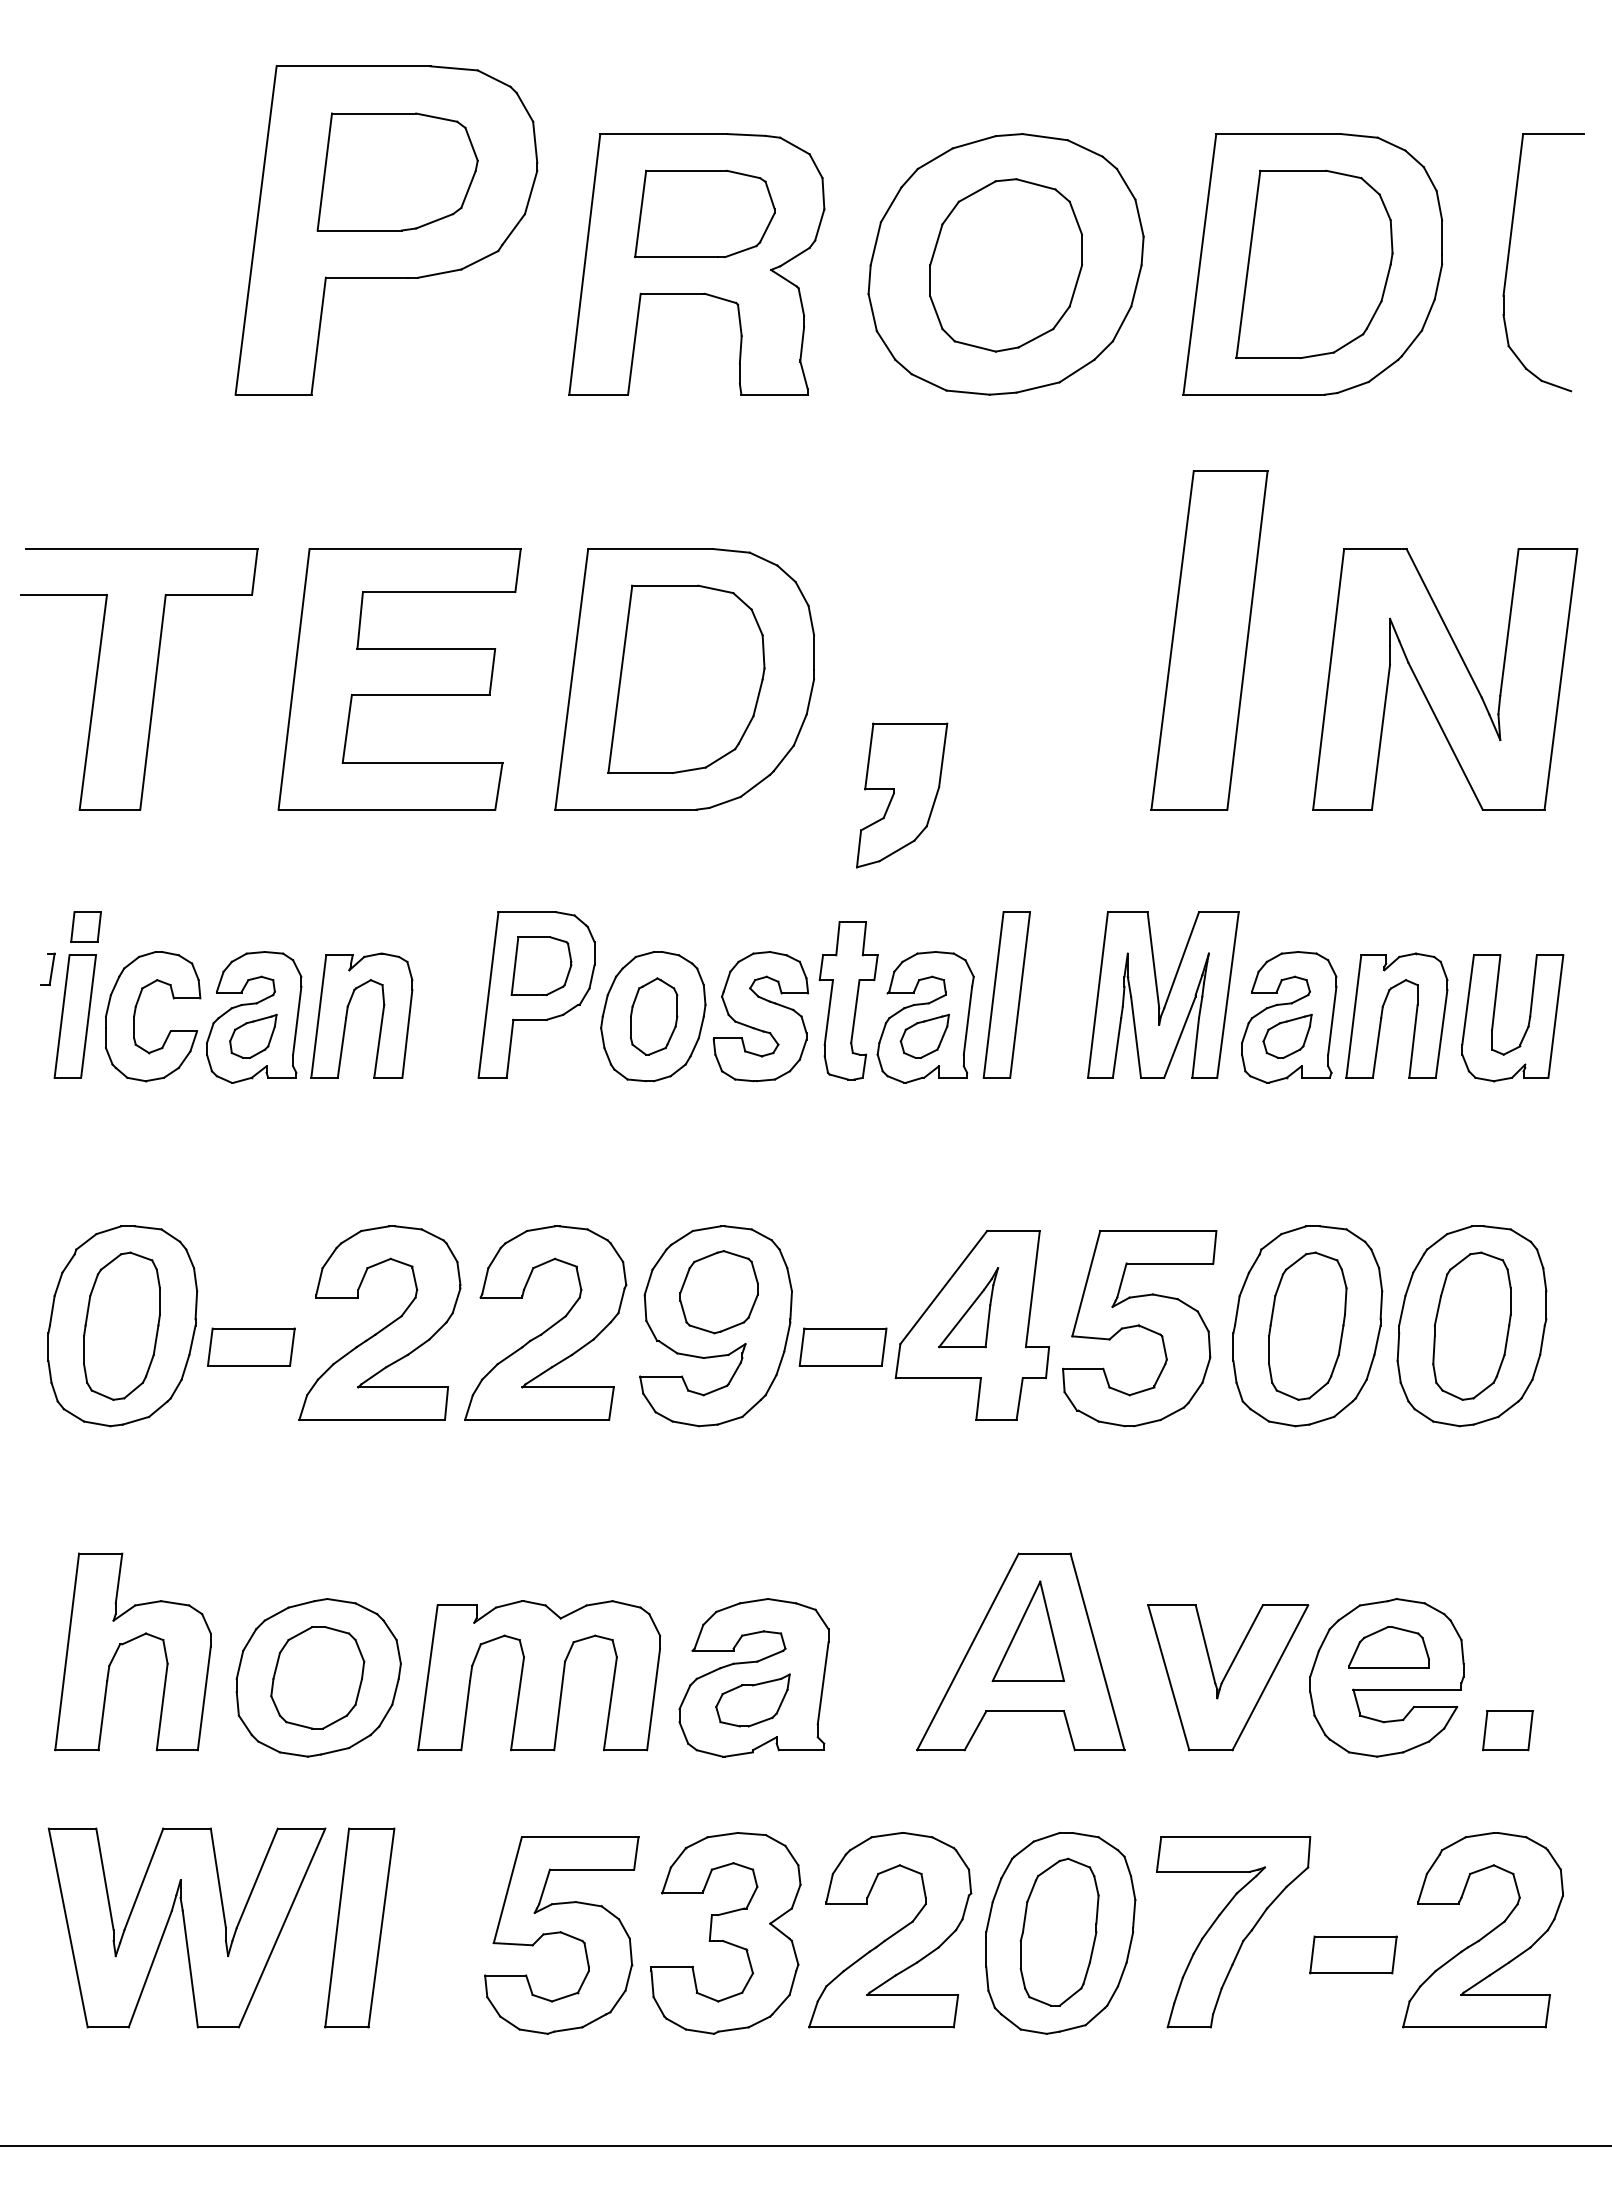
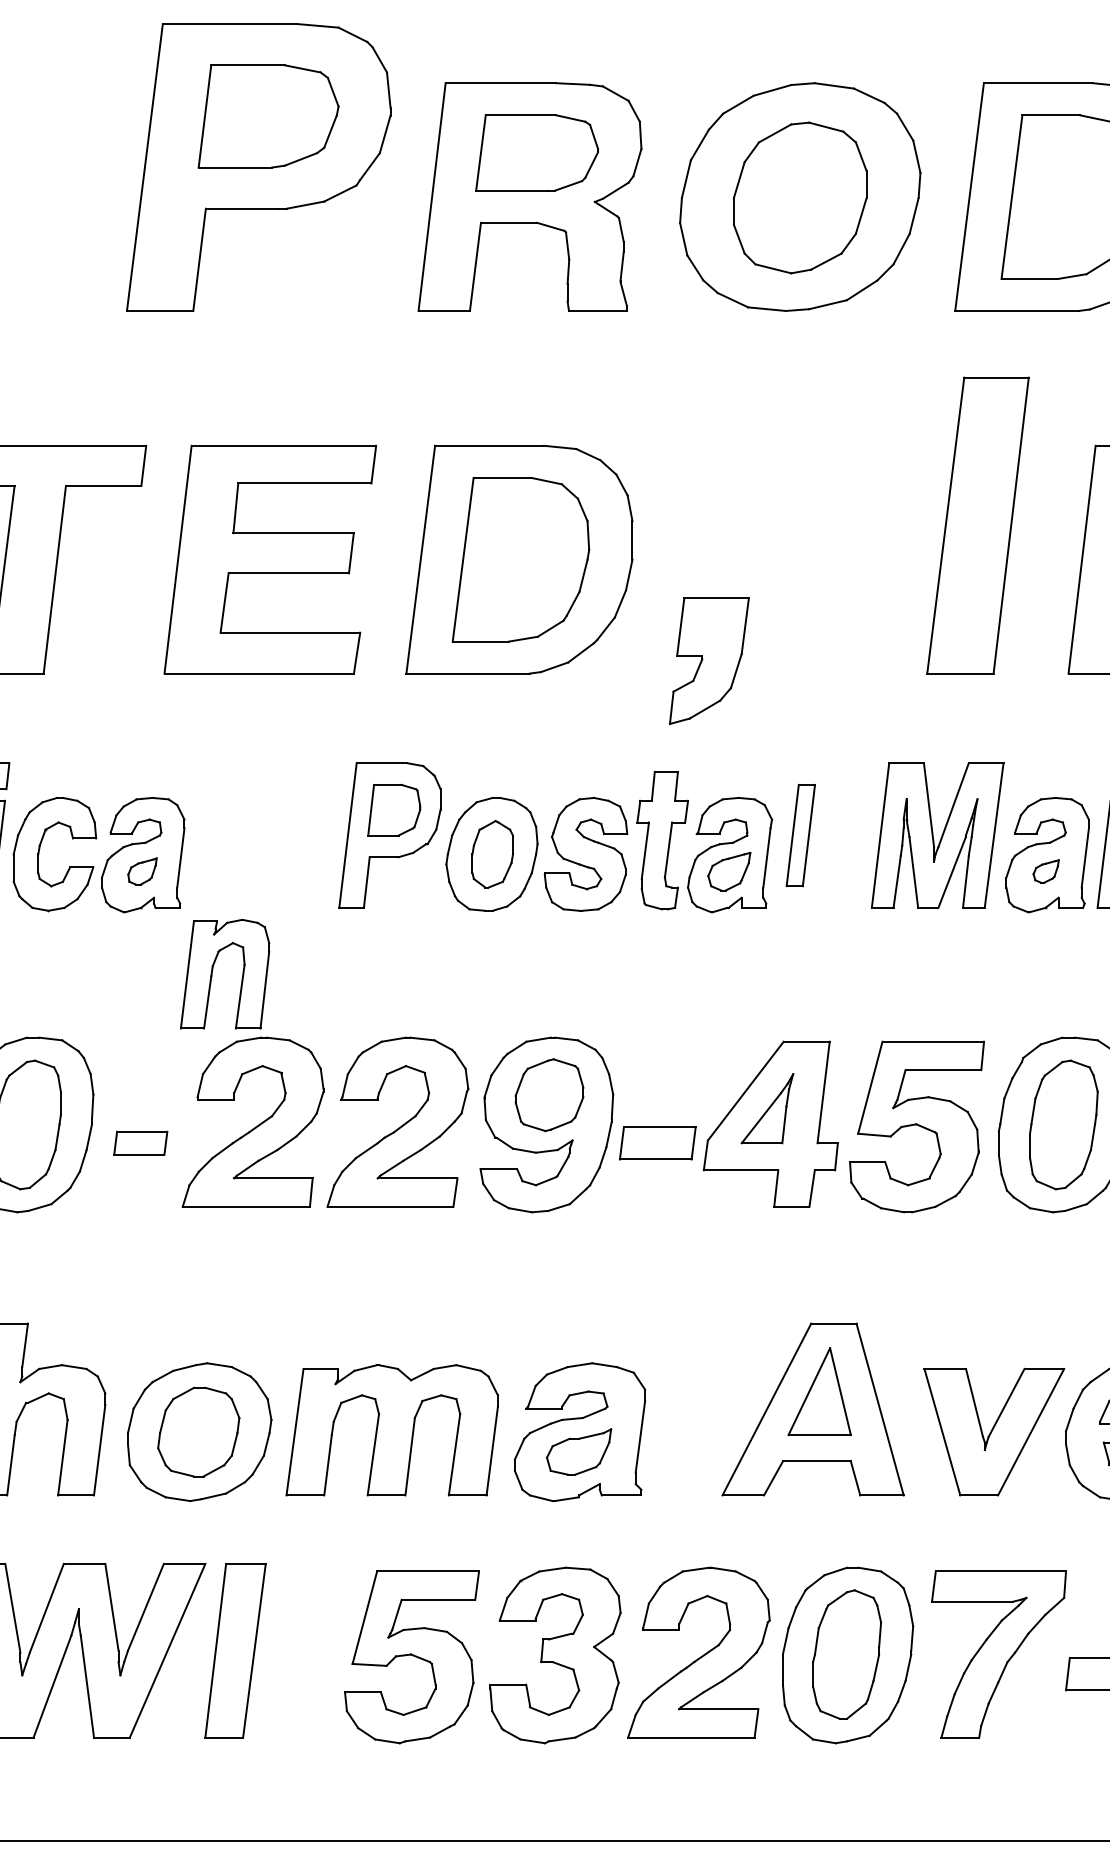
part: (1006, 994) -> (800, 835), size x0.7
part: (348, 1010) -> (213, 969), moved
part: (253, 1035) -> (142, 870), size x0.7
part: (1287, 1035) -> (1046, 870), size x0.6
part: (251, 1346) -> (140, 1142), size x0.7

